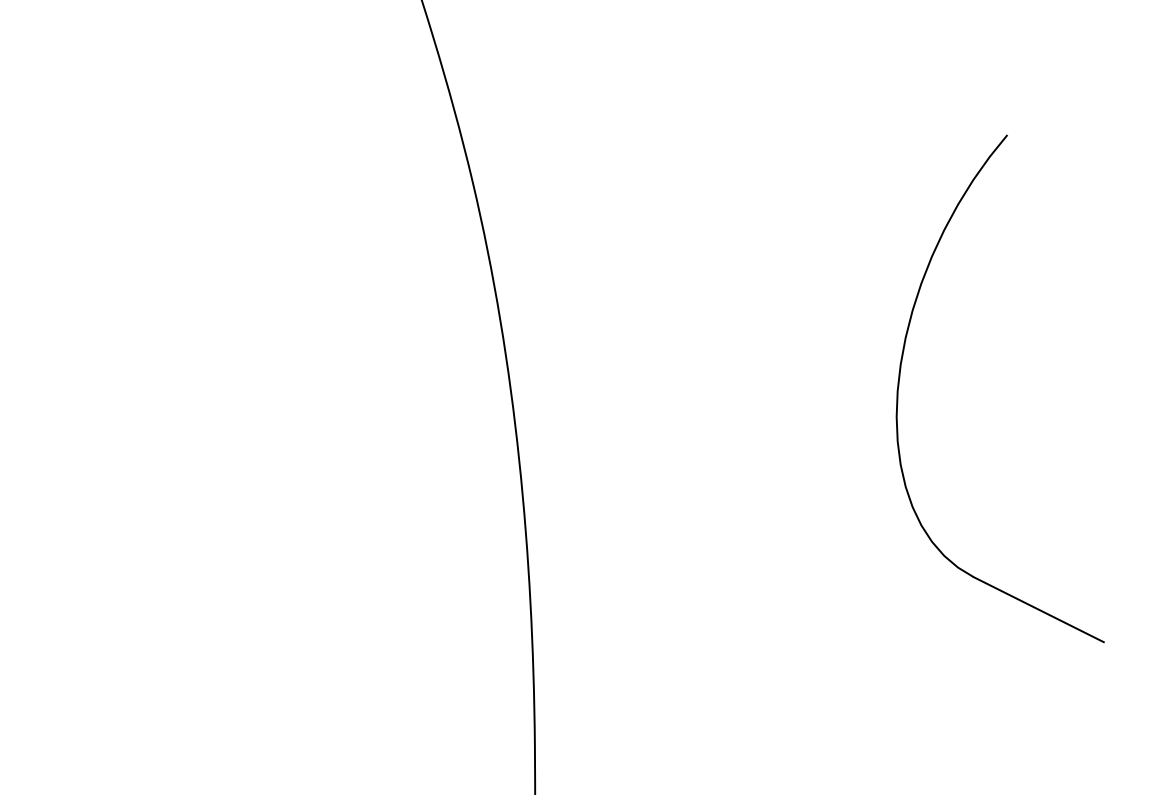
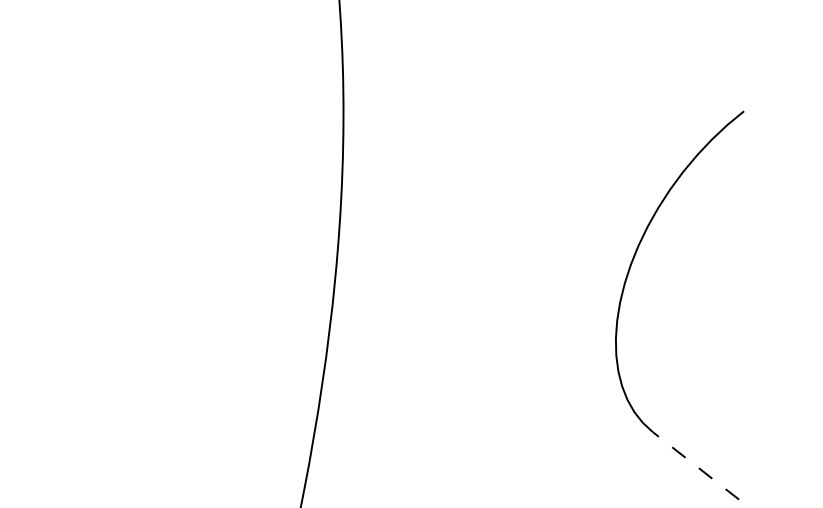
line: (1038, 609) -> (695, 465), solid -> dashed

